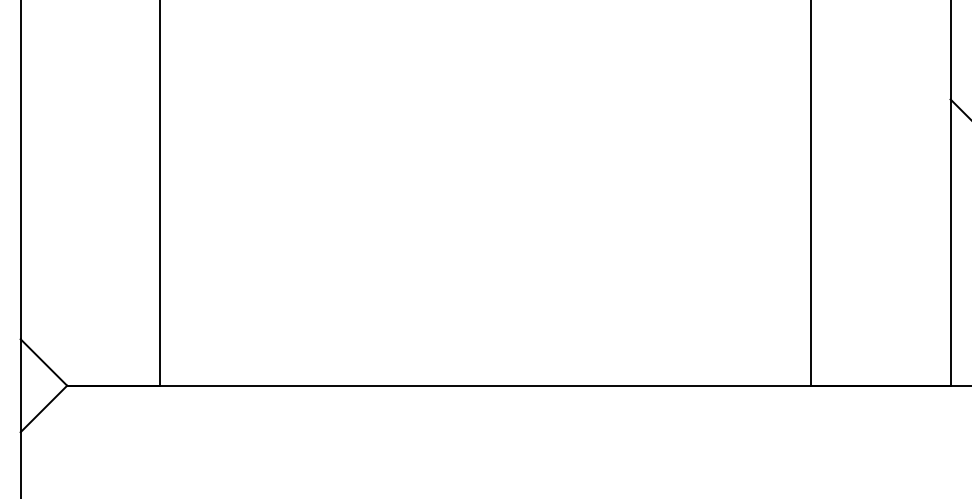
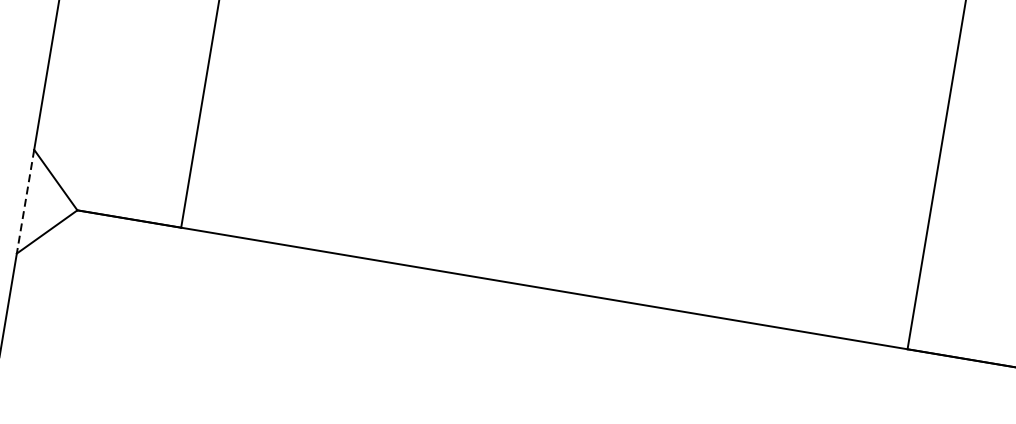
line: (20, 386) -> (25, 202), solid -> dashed

